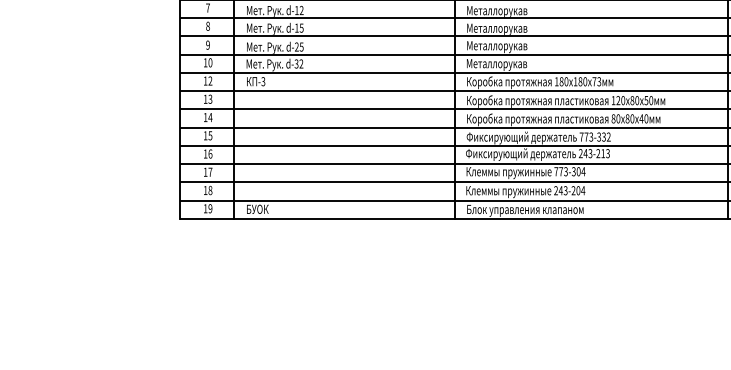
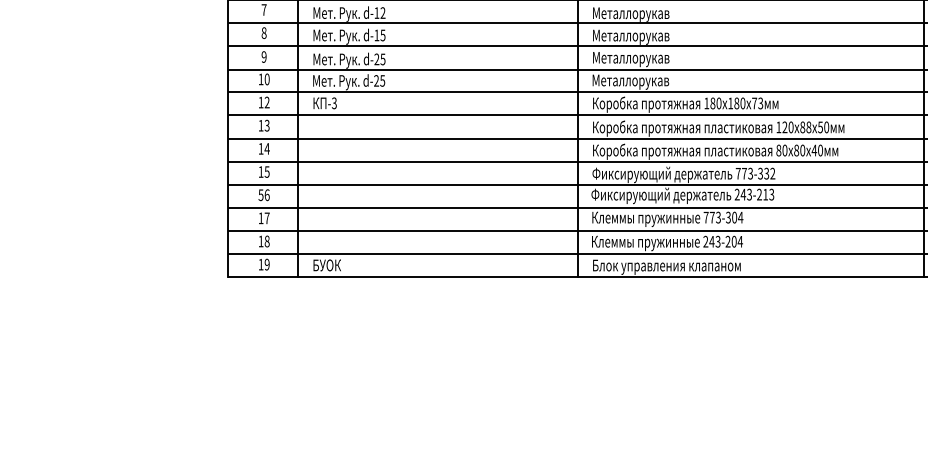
text: (298, 63) -> (379, 80), d-32 -> d-25
text: (636, 100) -> (808, 127), 80 -> 88
text: (205, 154) -> (260, 195), 16 -> 56

